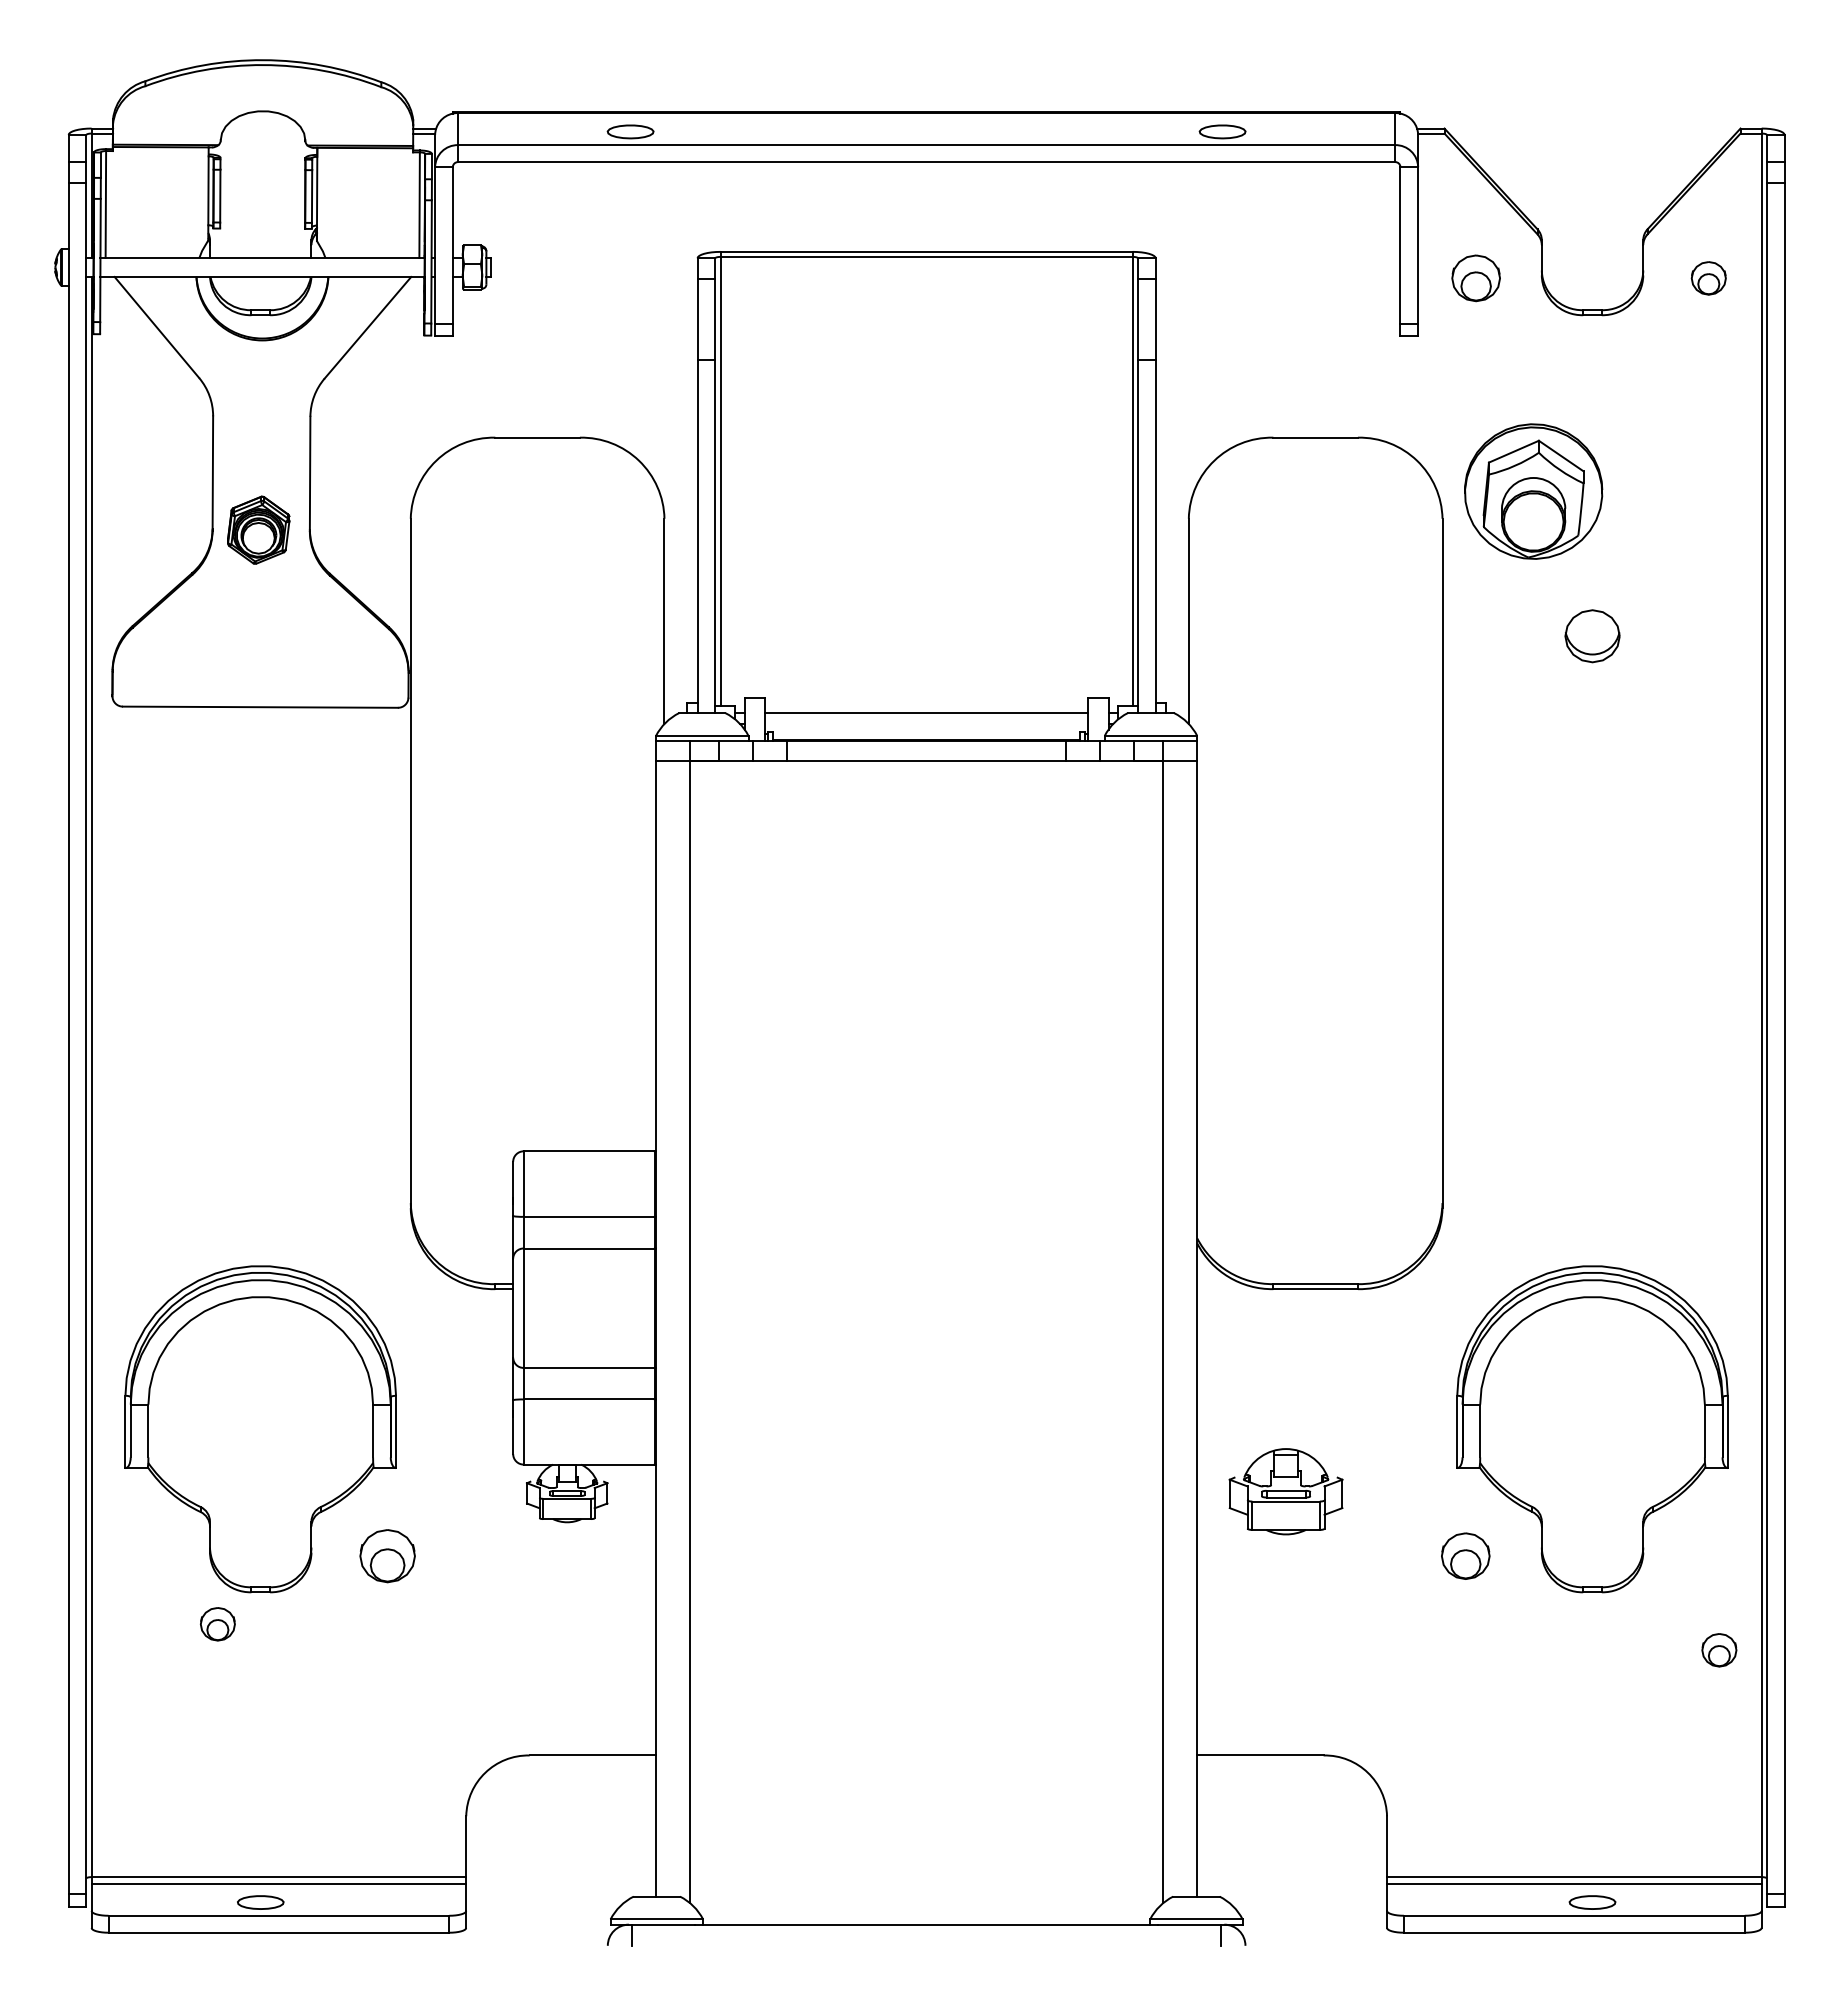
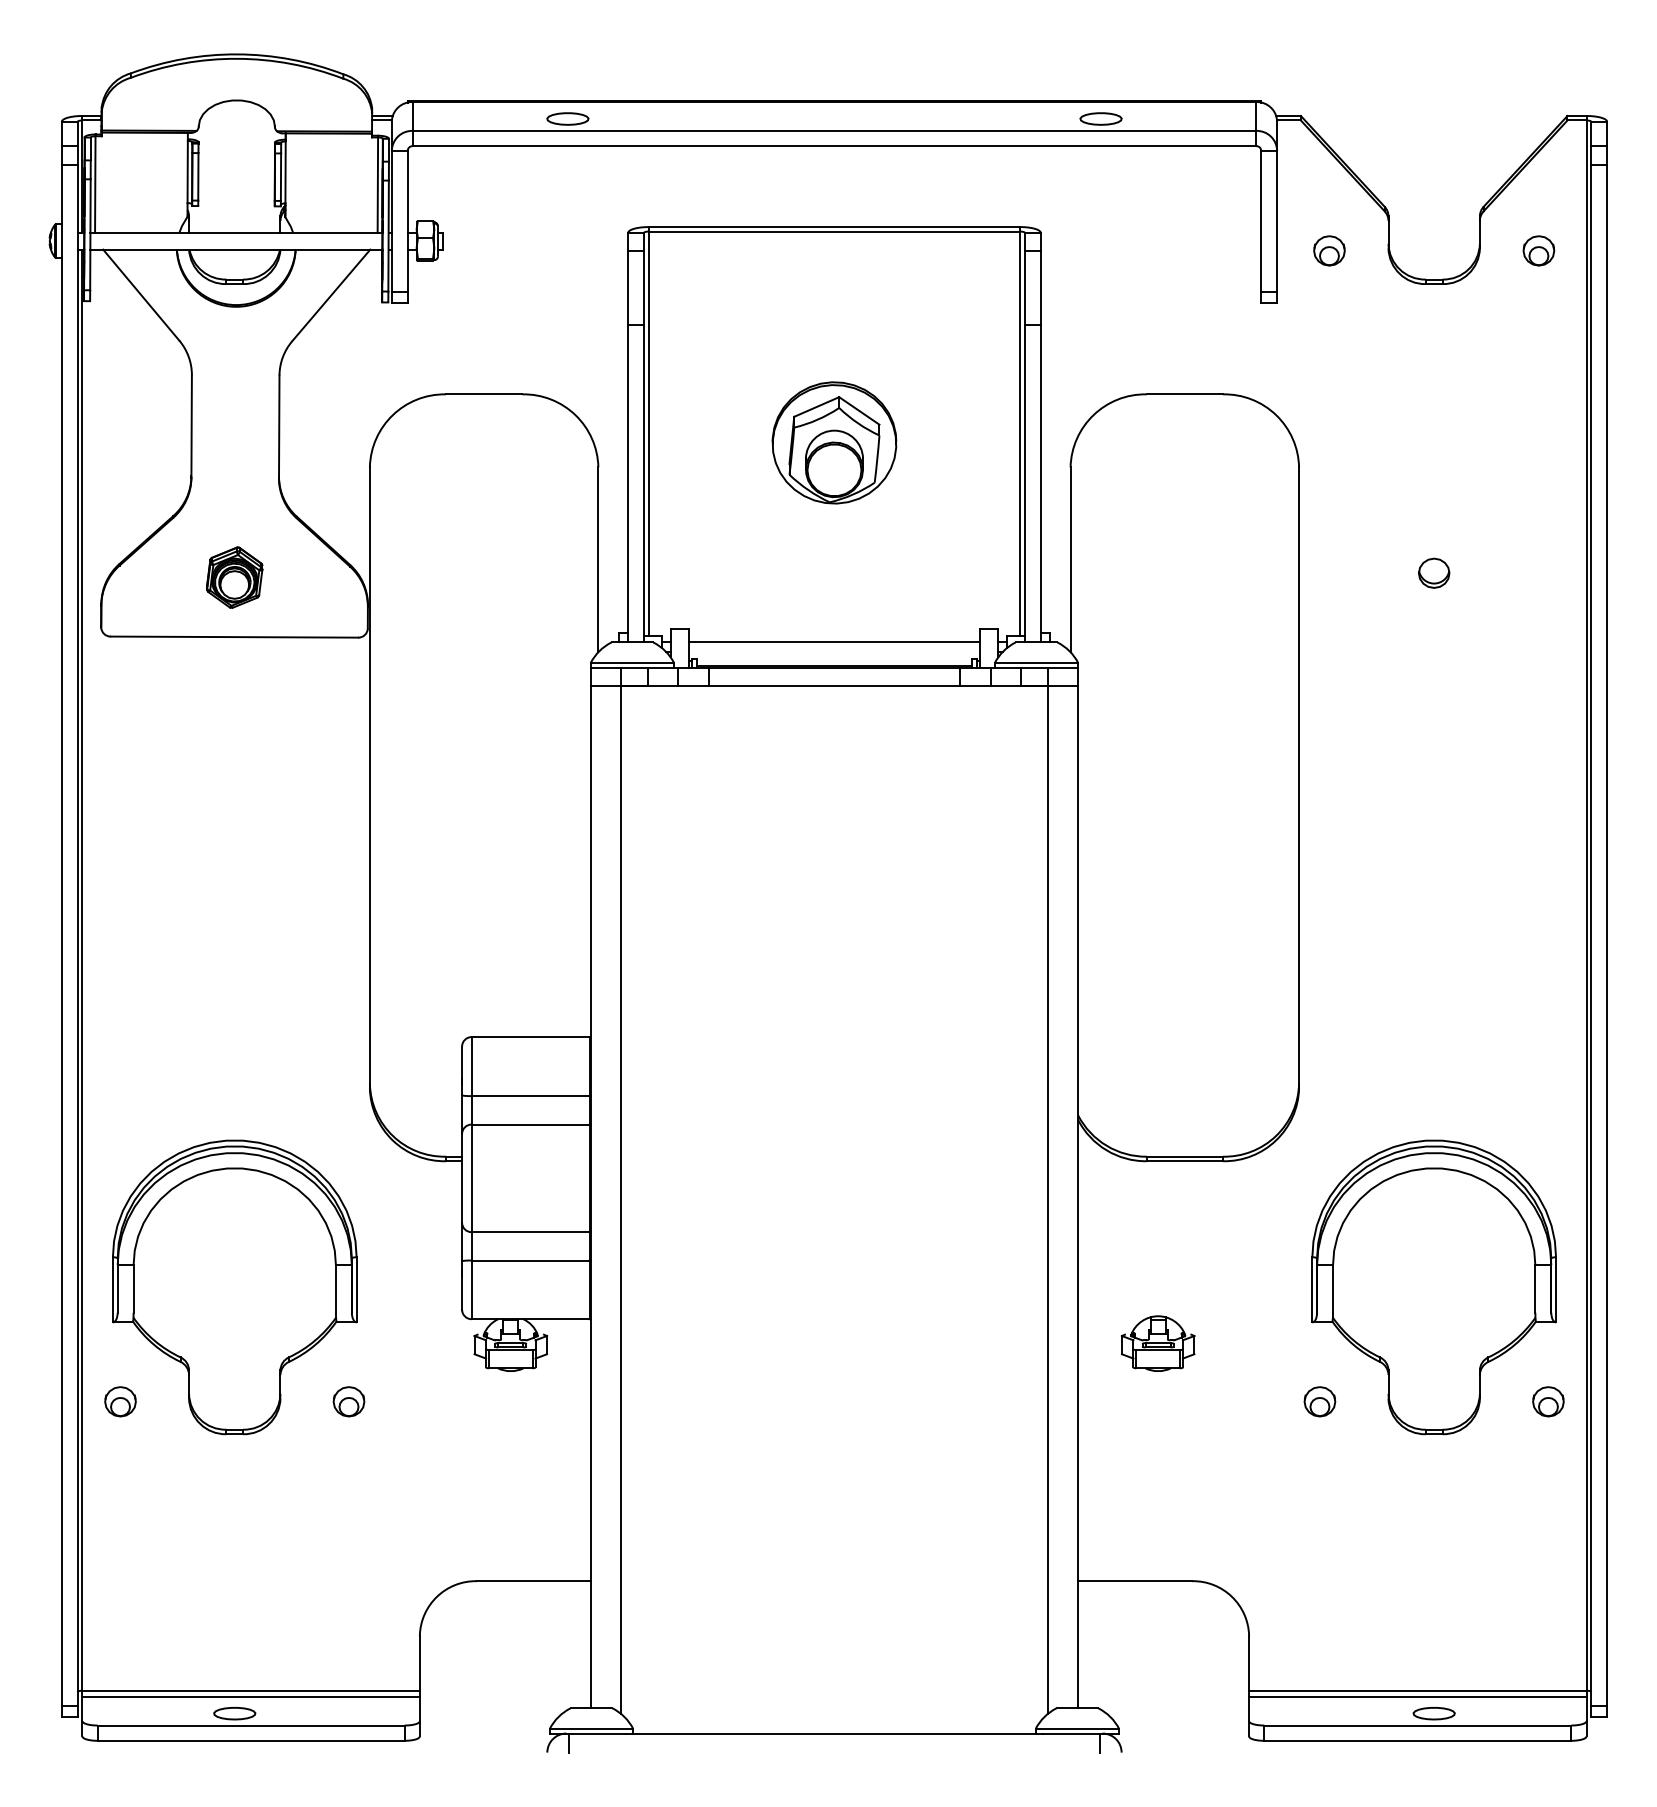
part: (1476, 278) -> (1329, 251), size x0.71
part: (1533, 491) -> (834, 442), moved
part: (258, 529) -> (234, 577), moved
part: (1592, 636) -> (1434, 573), size x0.62
part: (1285, 1491) -> (1157, 1343), size x0.71
part: (387, 1556) -> (348, 1401), size x0.62
part: (1465, 1556) -> (1319, 1401), size x0.71
part: (217, 1624) -> (120, 1401), moved
part: (1719, 1650) -> (1548, 1401), moved

